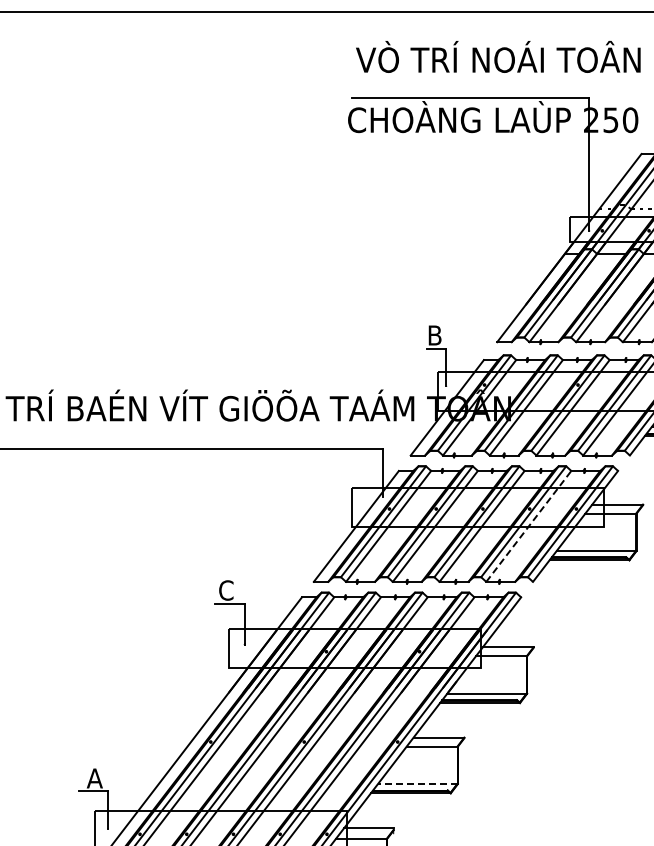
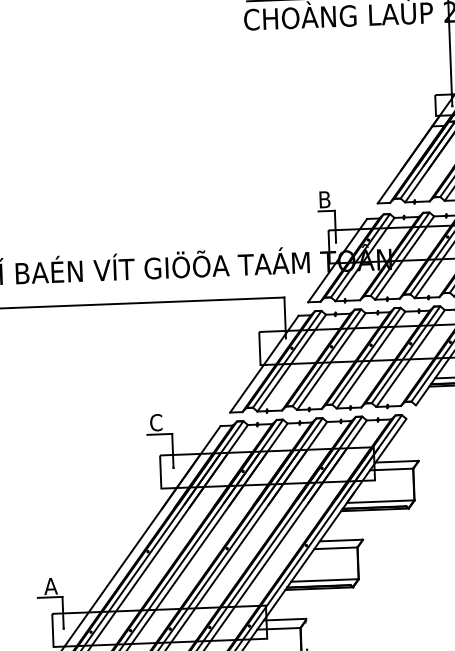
line: (528, 526) -> (410, 358), dashed -> solid
line: (417, 783) -> (324, 580), dashed -> solid

